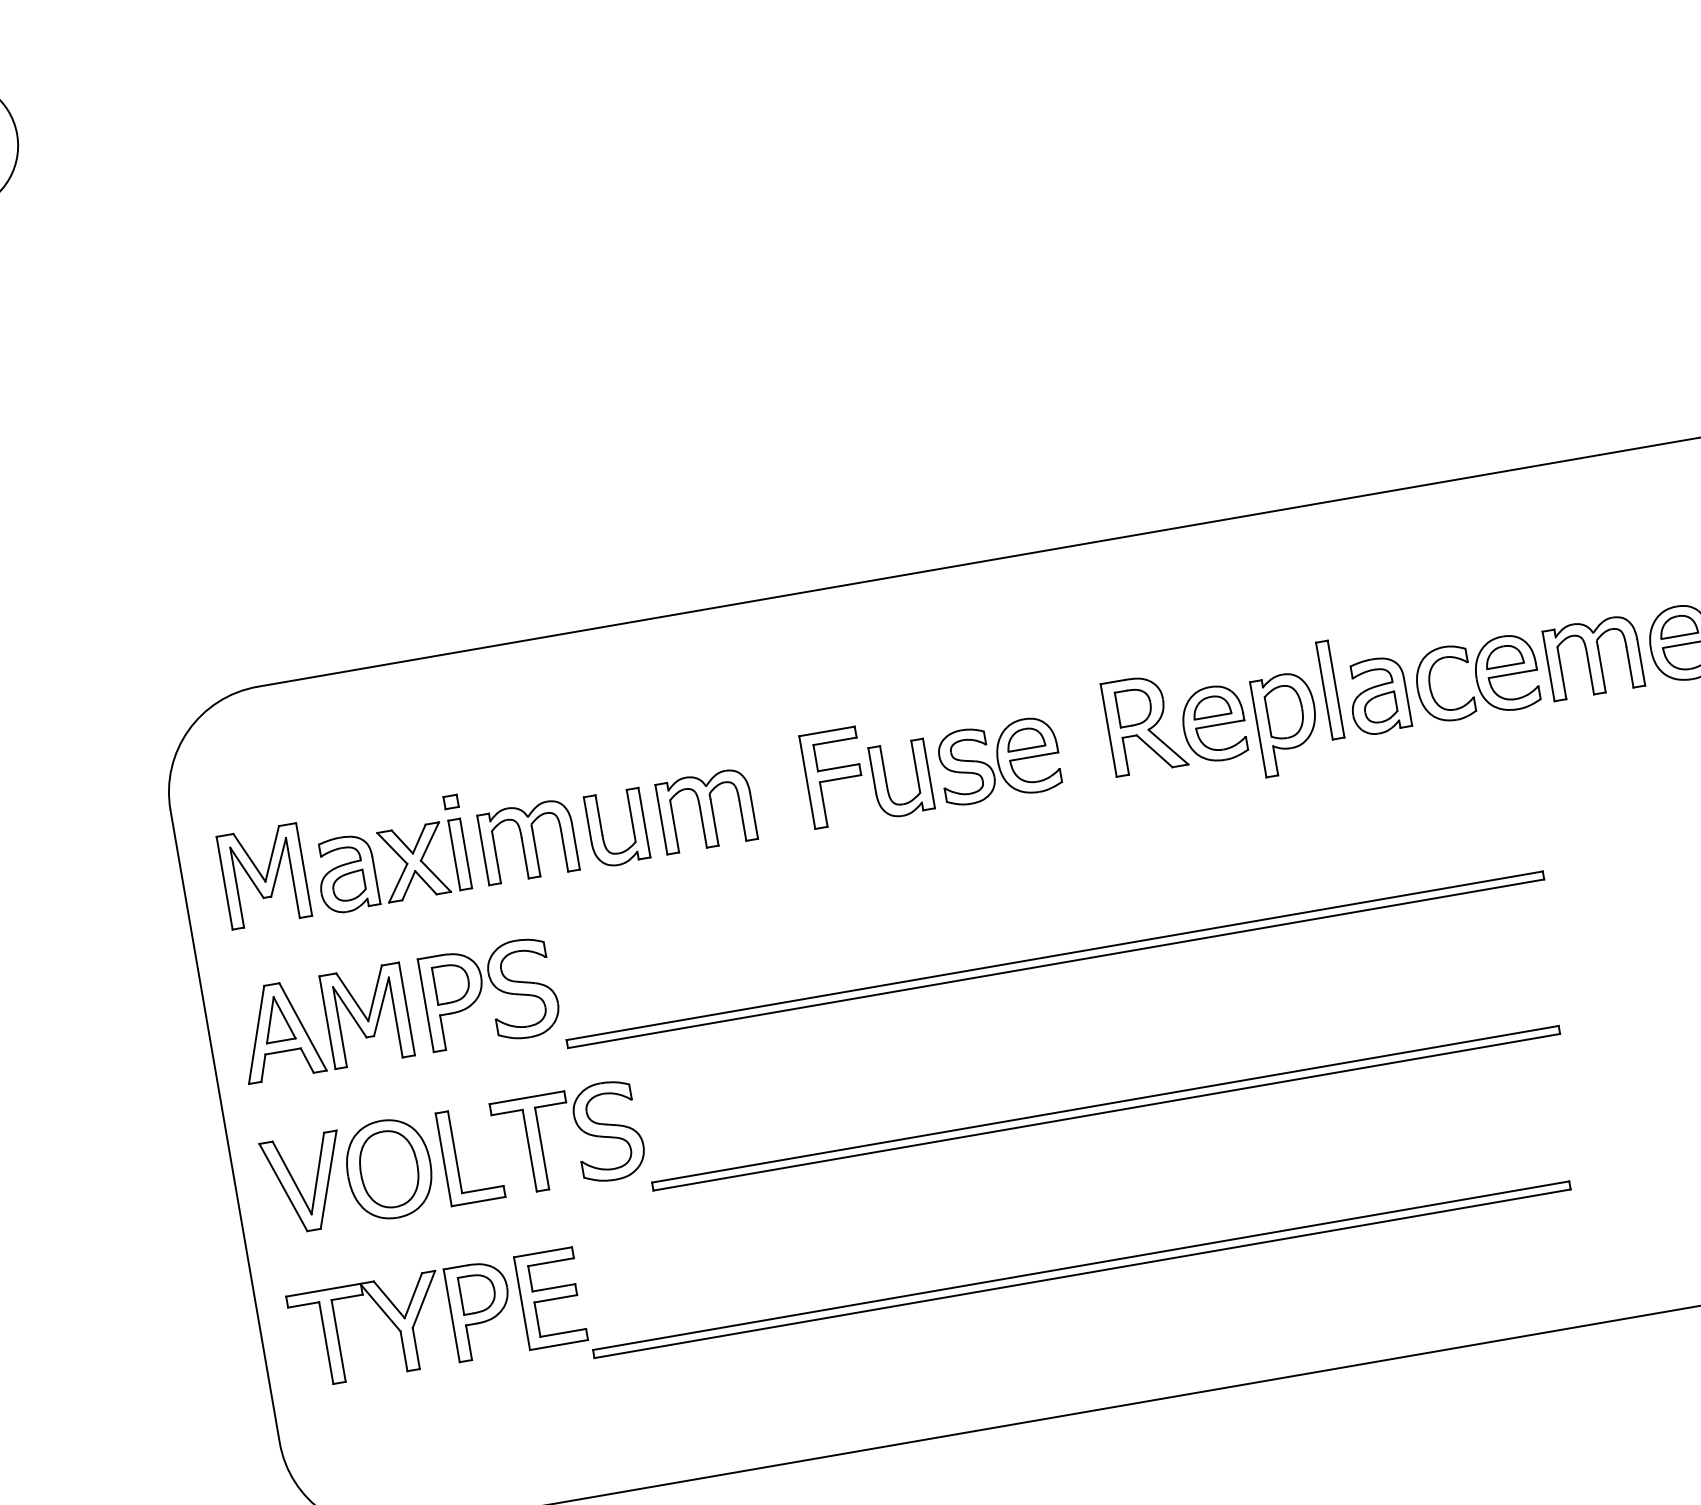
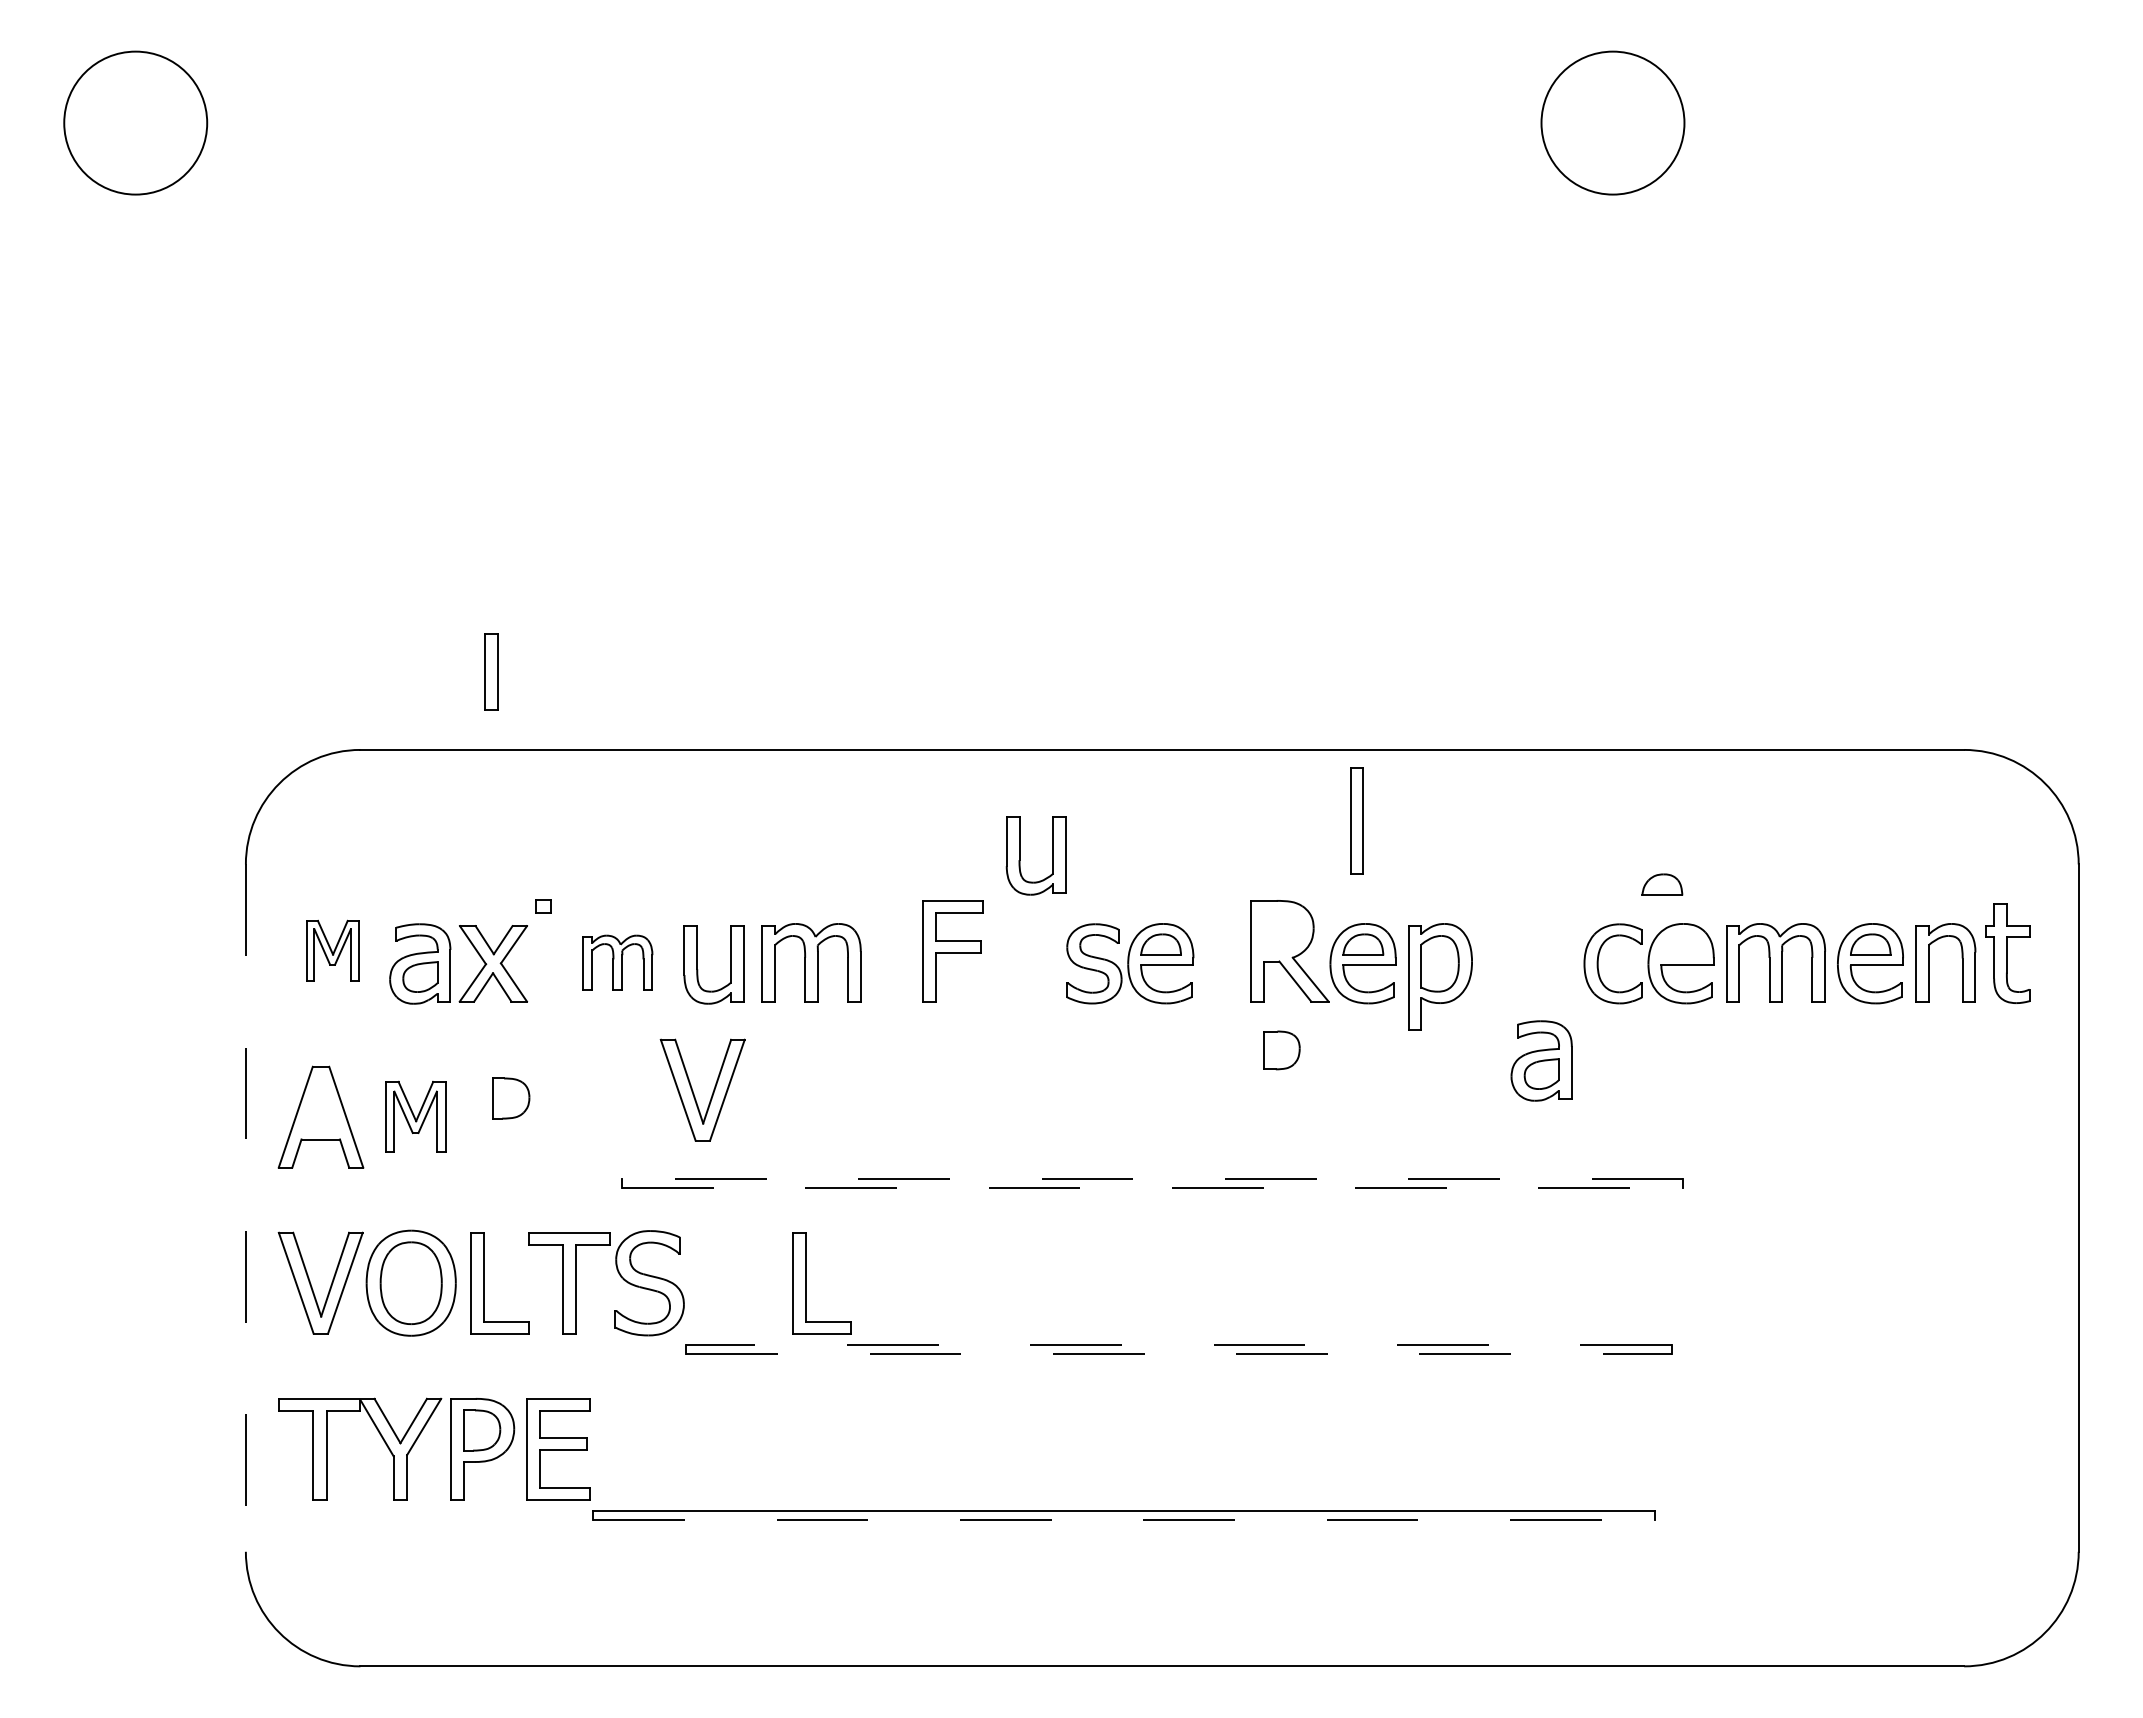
part: (1503, 655) -> (1662, 884), moved
part: (1329, 689) -> (1356, 820), moved
part: (1378, 695) -> (1541, 1060), moved
part: (1133, 707) -> (1281, 1050), moved
part: (887, 781) -> (1020, 855), moved
part: (527, 841) -> (617, 962), size x0.7
part: (460, 854) -> (491, 671), moved
part: (263, 875) -> (332, 950), size x0.6
part: (619, 949) -> (694, 1093), added
line: (1054, 956) -> (1152, 1179), solid -> dashed
line: (1055, 963) -> (1152, 1187), solid -> dashed
part: (494, 987) -> (555, 1110), removed
part: (366, 1015) -> (415, 1116), size x0.7
part: (277, 1019) -> (320, 1104), removed
line: (1105, 1104) -> (1179, 1345), solid -> dashed
part: (752, 1106) -> (806, 1283), added
line: (1107, 1111) -> (1179, 1353), solid -> dashed
line: (224, 1126) -> (245, 1208), solid -> dashed
line: (1082, 1273) -> (1124, 1519), solid -> dashed

